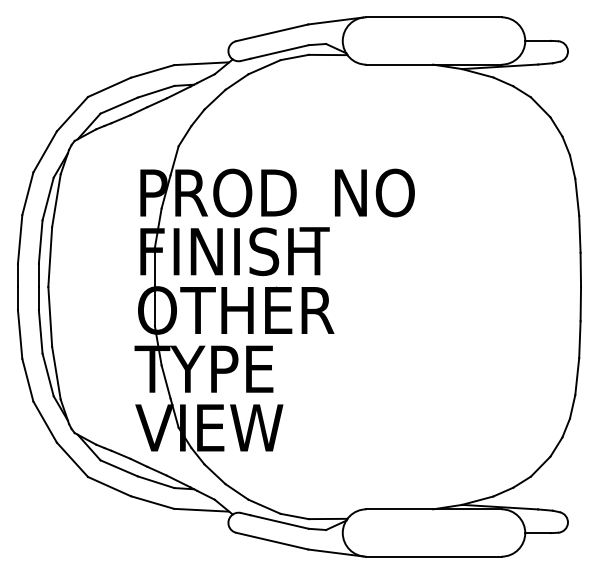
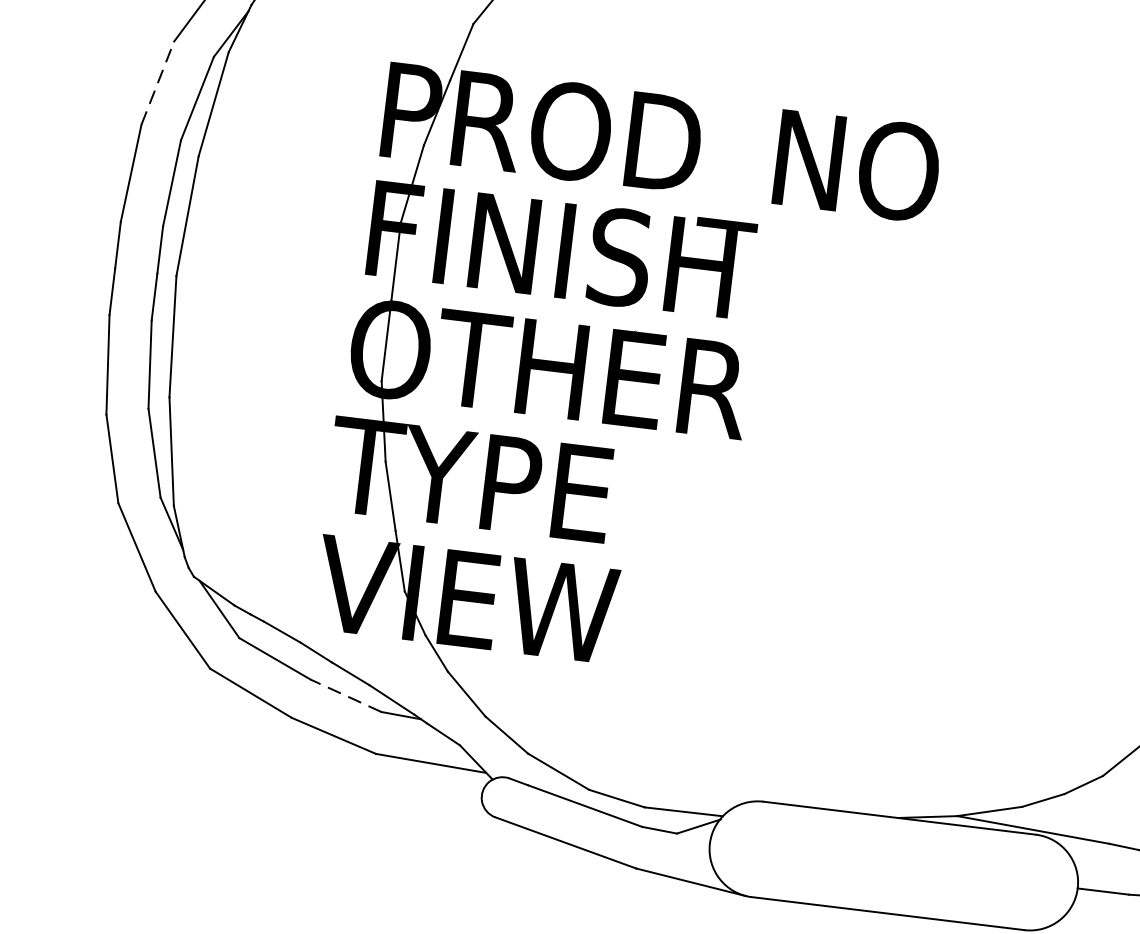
line: (27, 193) -> (157, 82), solid -> dashed
line: (155, 482) -> (344, 696), solid -> dashed

